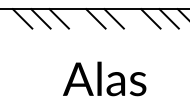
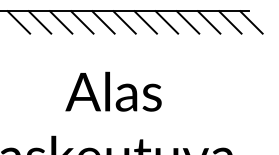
line: (77, 18) -> (82, 22), added
line: (132, 18) -> (145, 22), added

